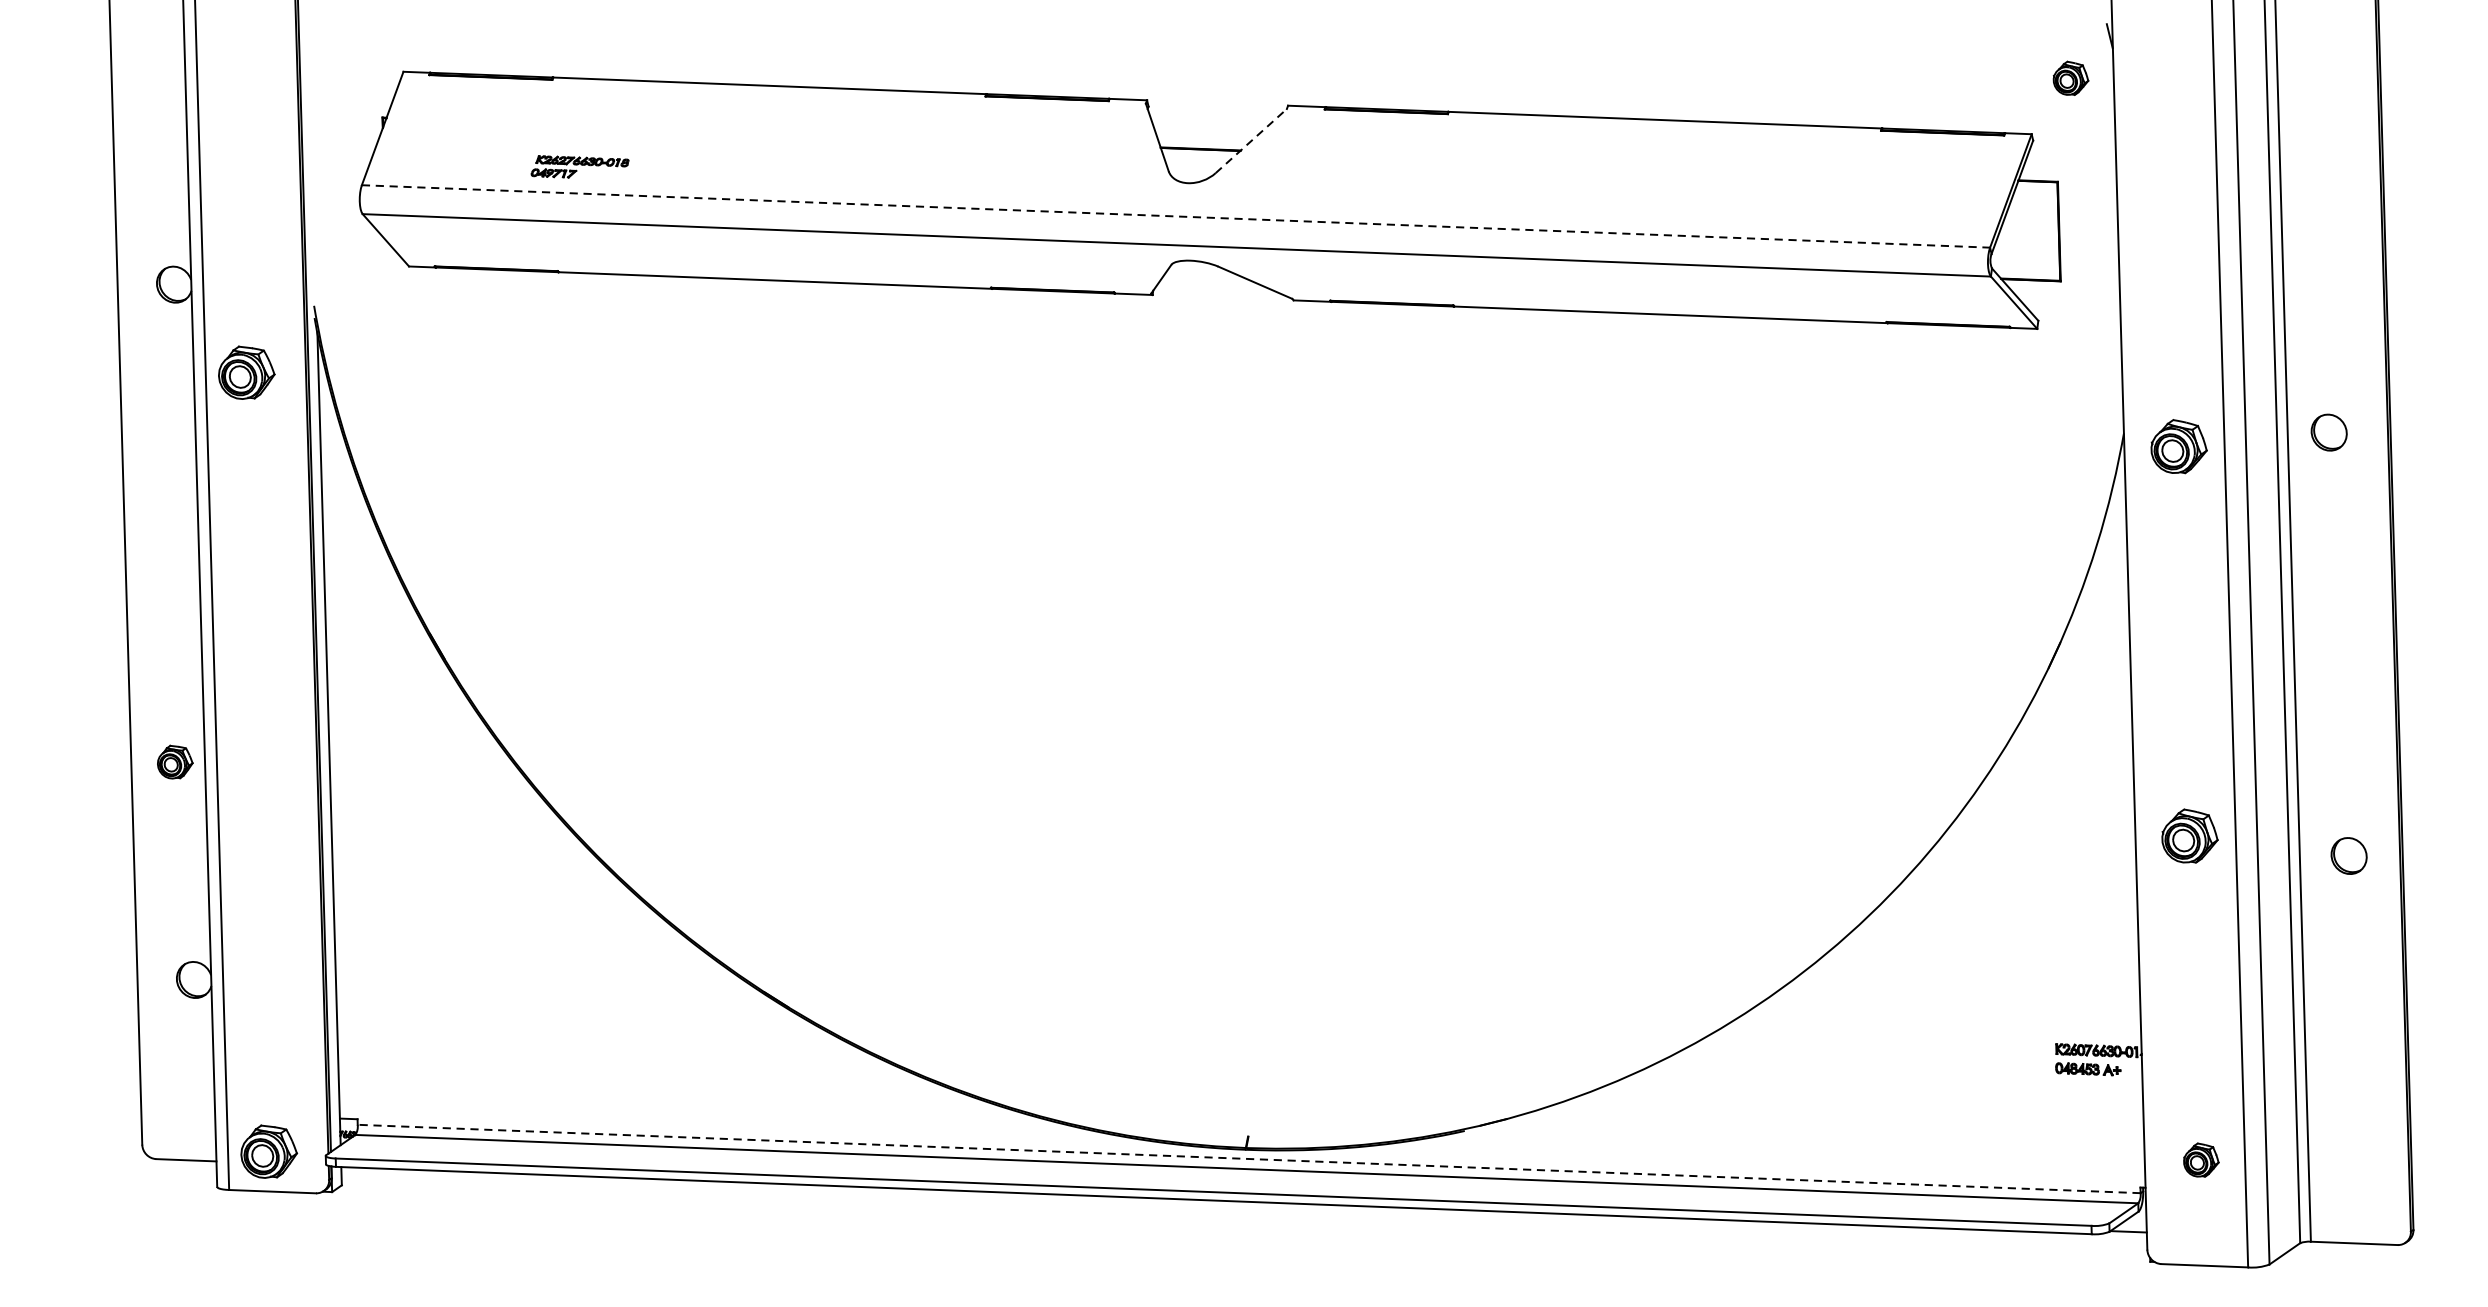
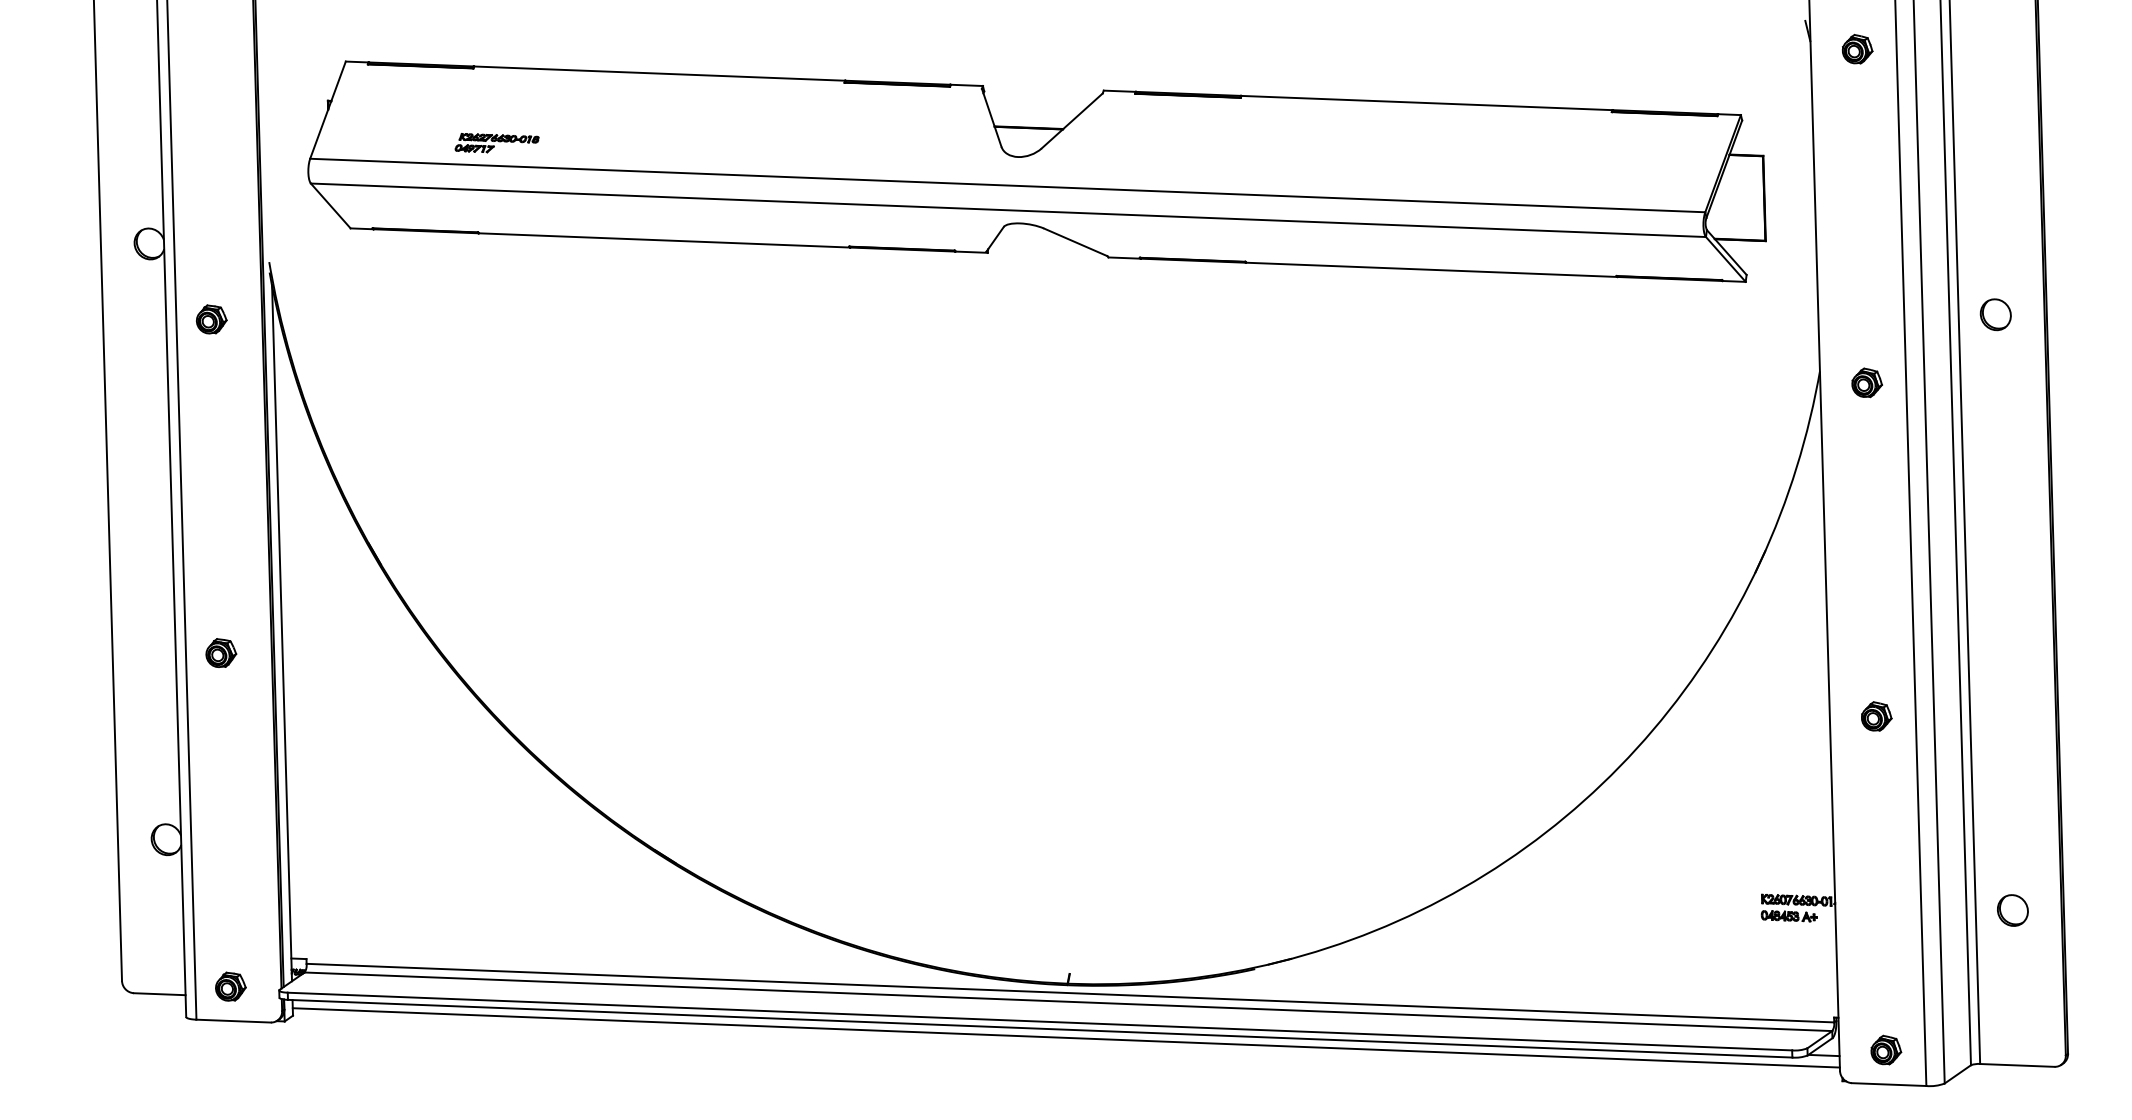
part: (2070, 77) -> (1857, 48), moved
line: (1251, 140) -> (1072, 120), dashed -> solid
line: (1176, 216) -> (1008, 185), dashed -> solid
part: (246, 372) -> (211, 319), size x0.62
part: (2328, 432) -> (1995, 314), moved
part: (2178, 446) -> (1866, 382), size x0.62
part: (175, 761) -> (221, 652), moved
part: (2189, 836) -> (1876, 716), size x0.62
part: (2348, 855) -> (2012, 910), moved
part: (268, 1151) -> (230, 986), size x0.62
line: (1248, 1159) -> (1069, 993), dashed -> solid
part: (2201, 1159) -> (1886, 1049), moved
line: (1243, 1210) -> (1065, 1037), added

